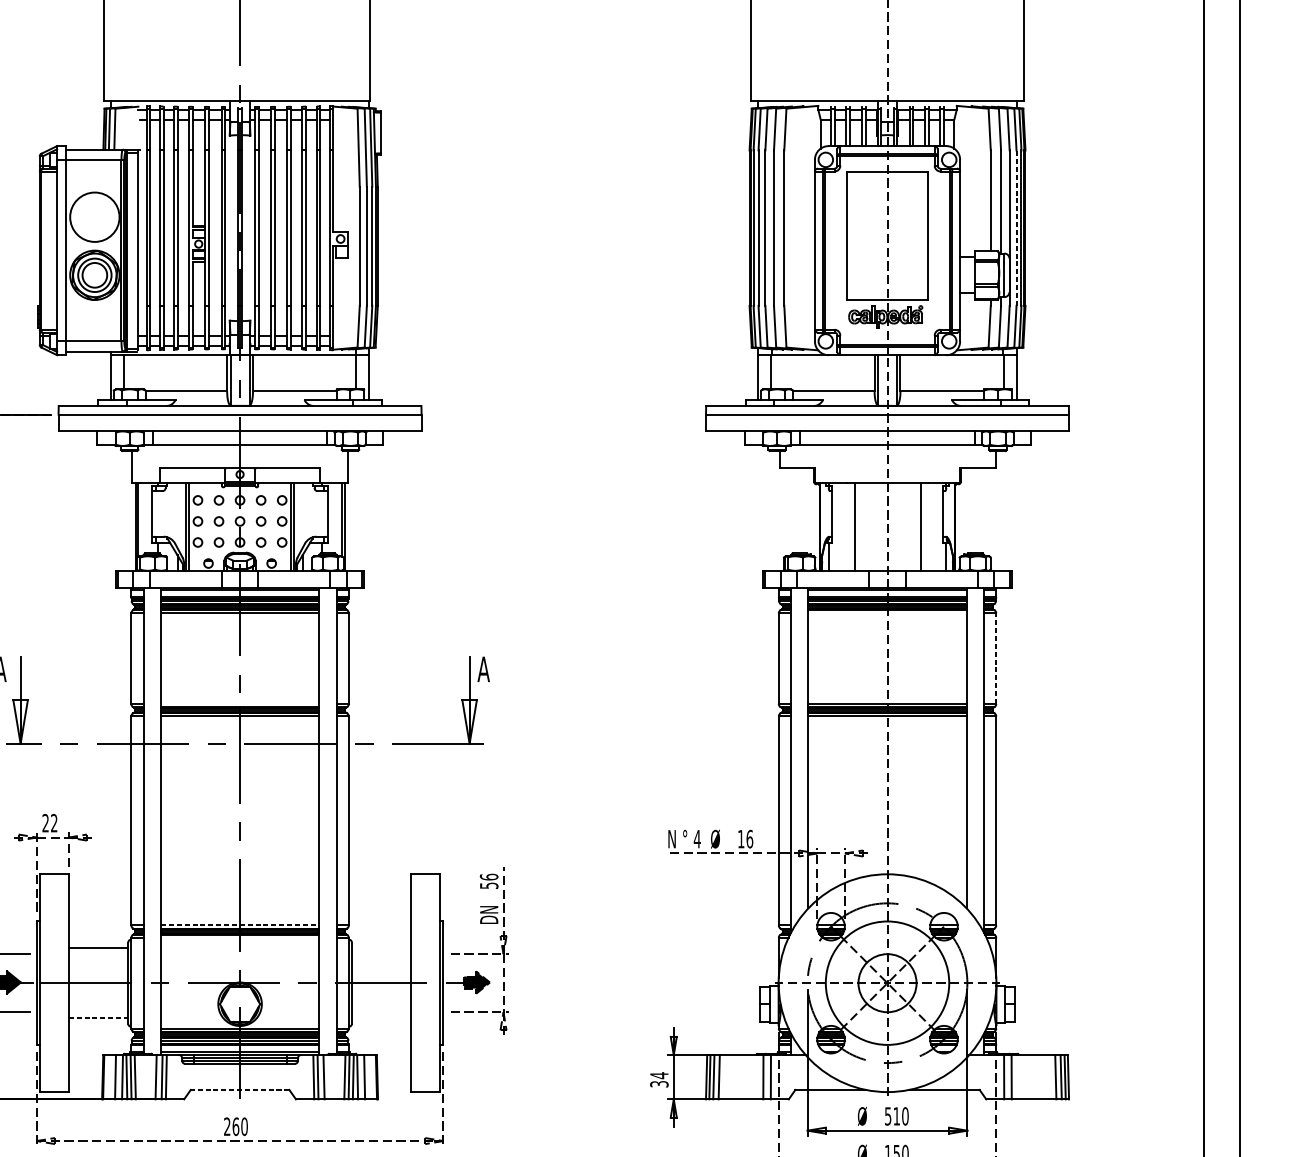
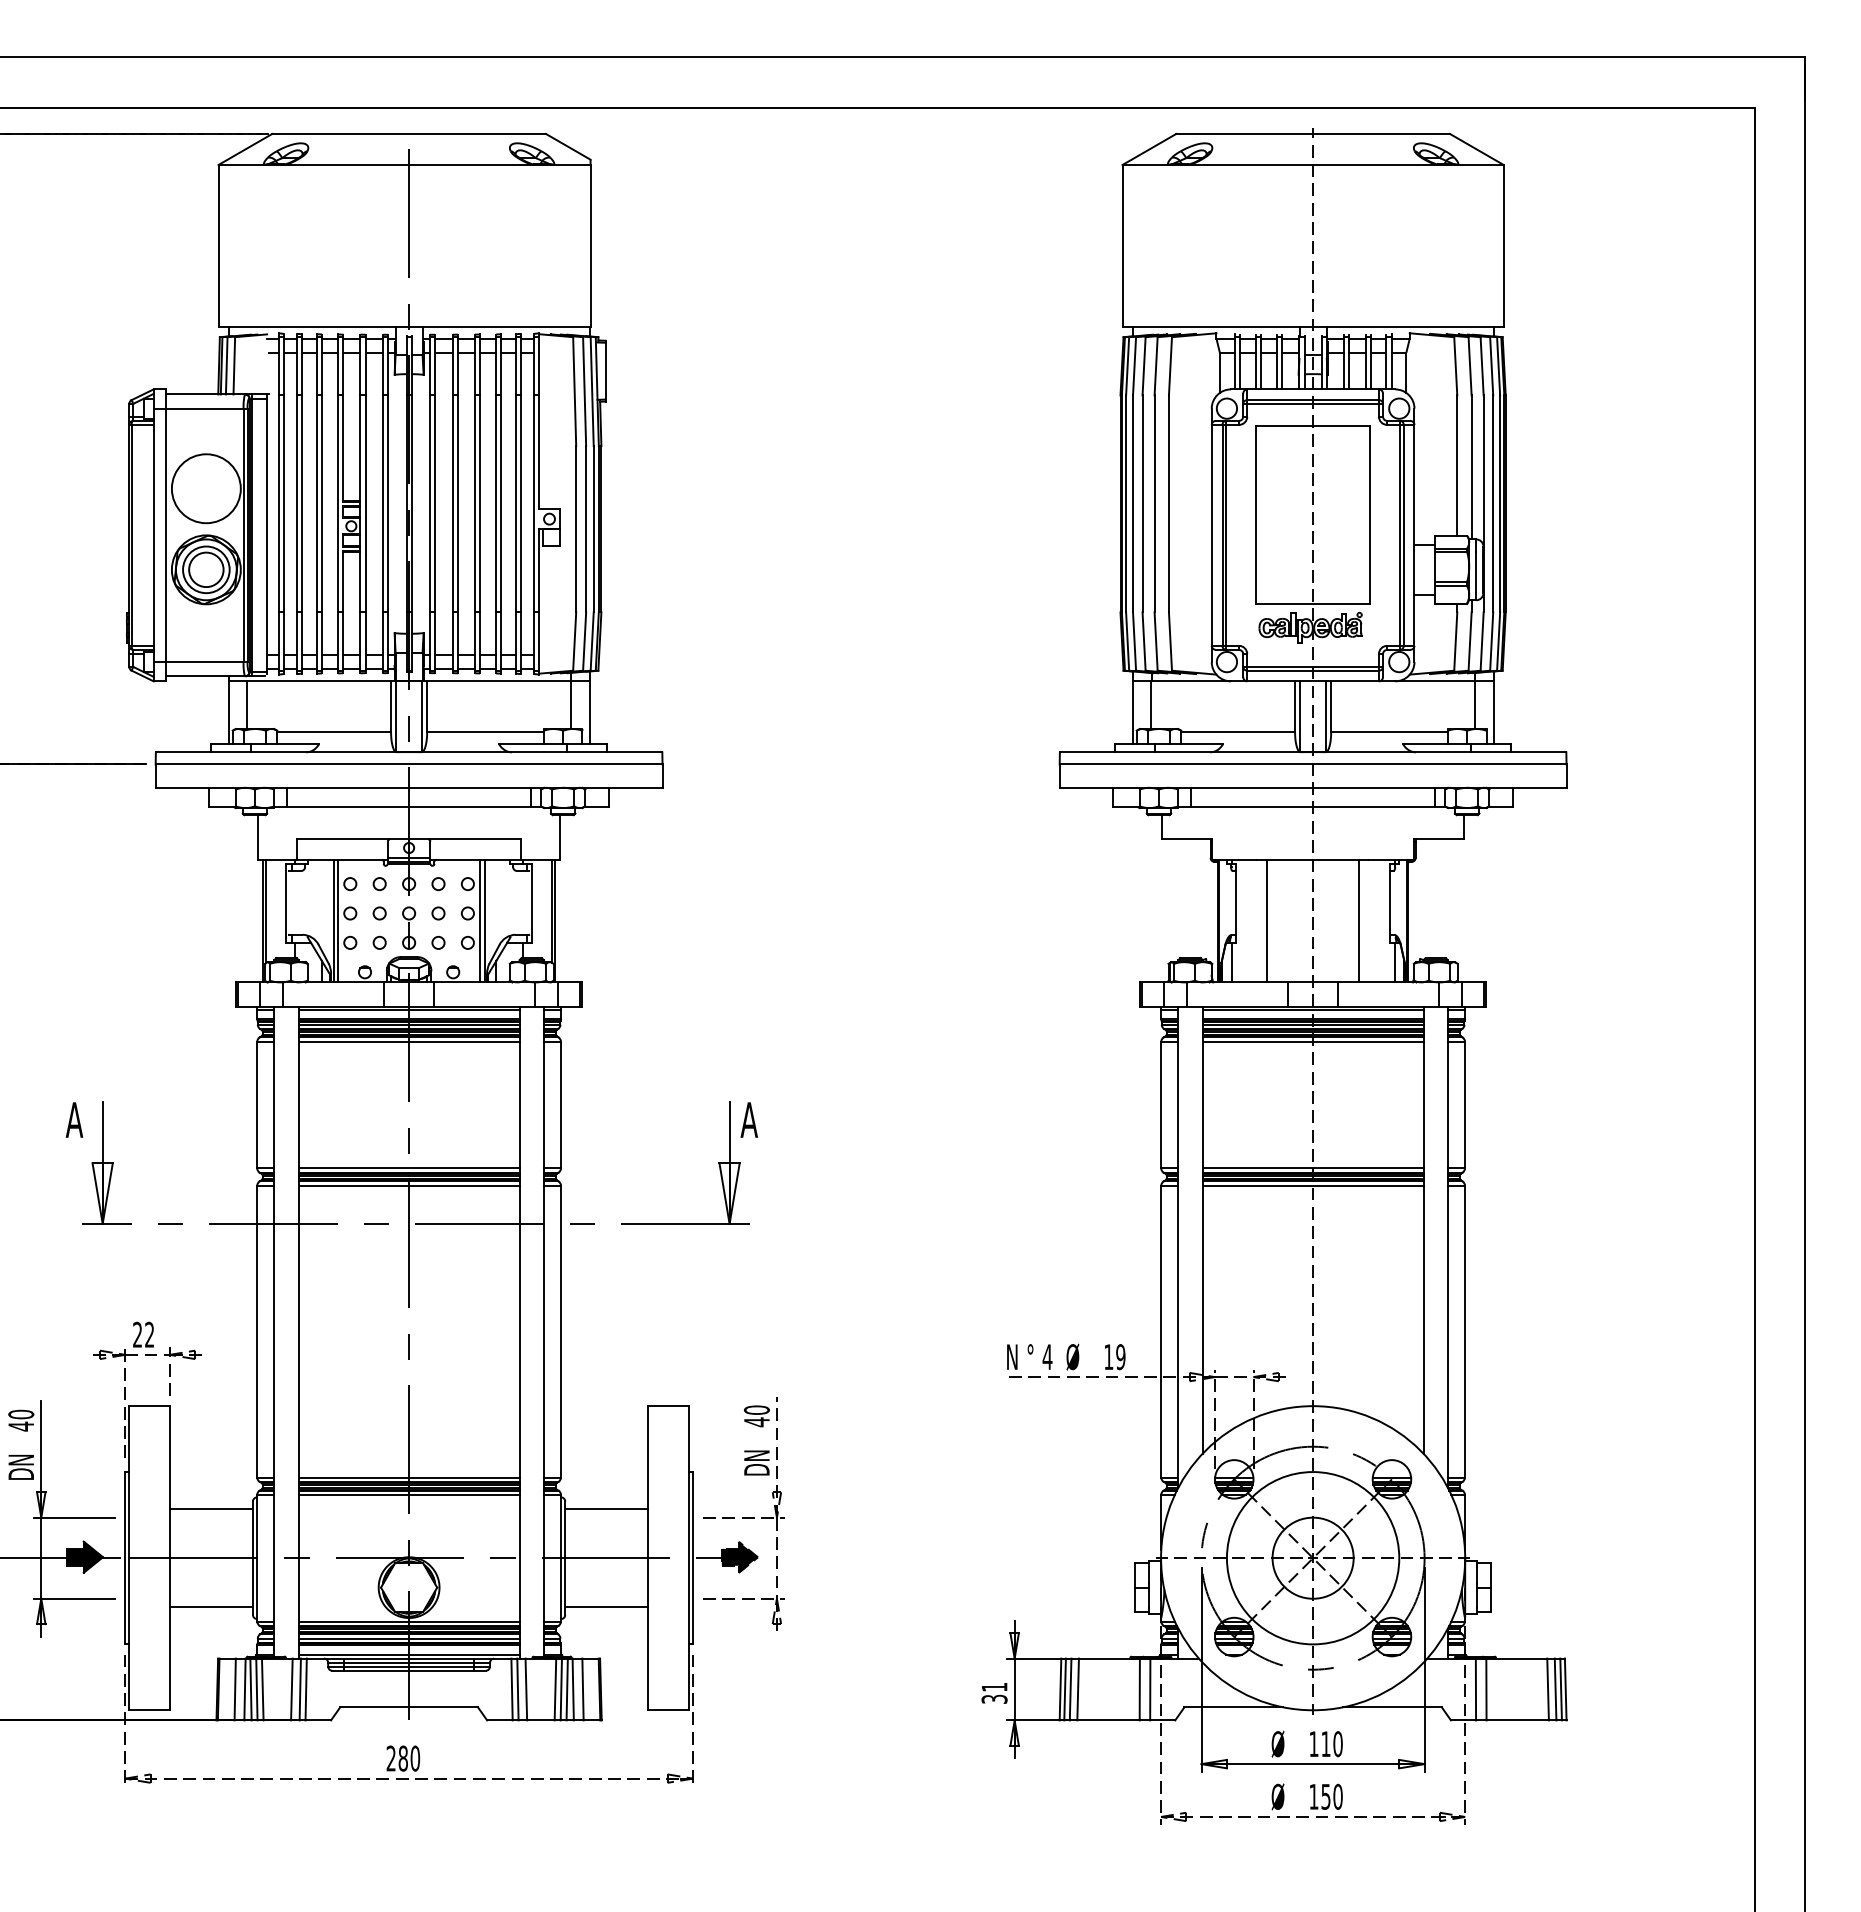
line: (1016, 227) -> (1493, 503), dashed -> solid
line: (887, 613) -> (1312, 1041), added
line: (995, 658) -> (1464, 1104), dashed -> solid
line: (239, 704) -> (408, 1168), added
text: (749, 839) -> (1120, 1357), 16 -> 19
text: (488, 881) -> (756, 1416), 56 -> 40
line: (240, 925) -> (409, 1477), dashed -> solid
line: (239, 937) -> (408, 1494), added
line: (381, 948) -> (606, 1509), added
line: (98, 1018) -> (211, 1607), dashed -> solid
line: (381, 1018) -> (606, 1607), added
text: (659, 1075) -> (994, 1687), 34 -> 31
line: (240, 1090) -> (409, 1707), dashed -> solid
text: (887, 1116) -> (1313, 1744), 510 -> 110
text: (236, 1126) -> (403, 1758), 260 -> 280

